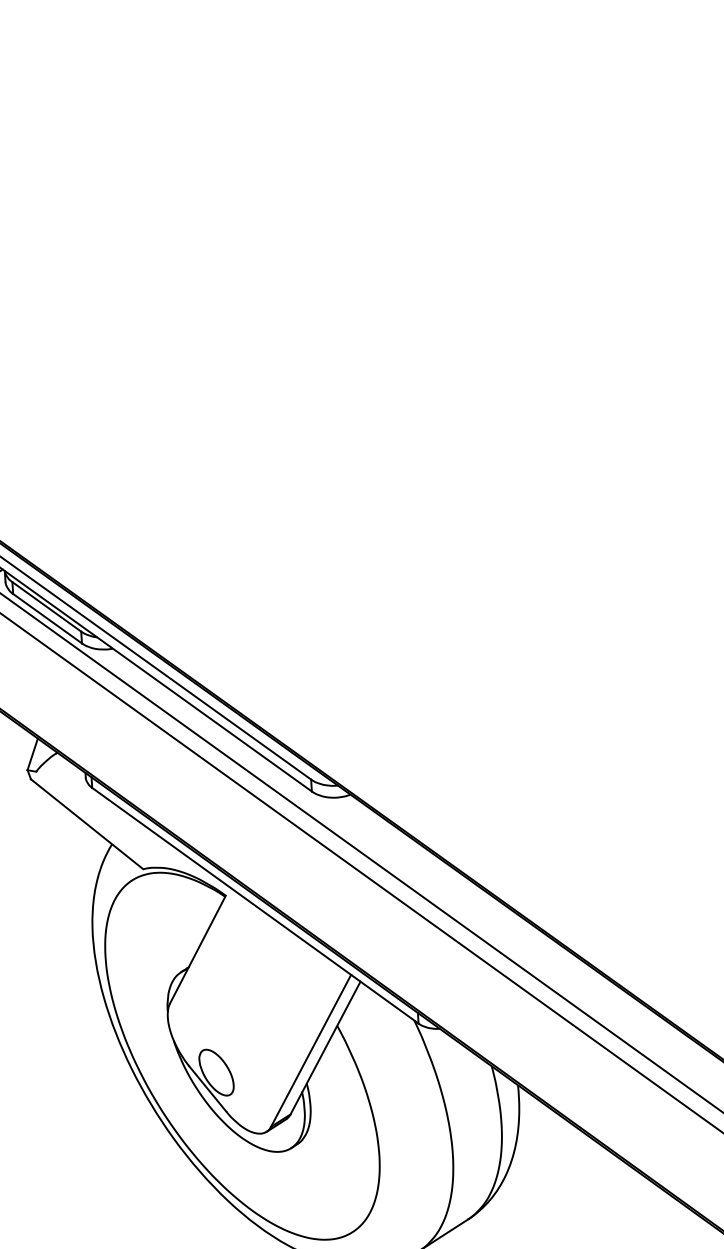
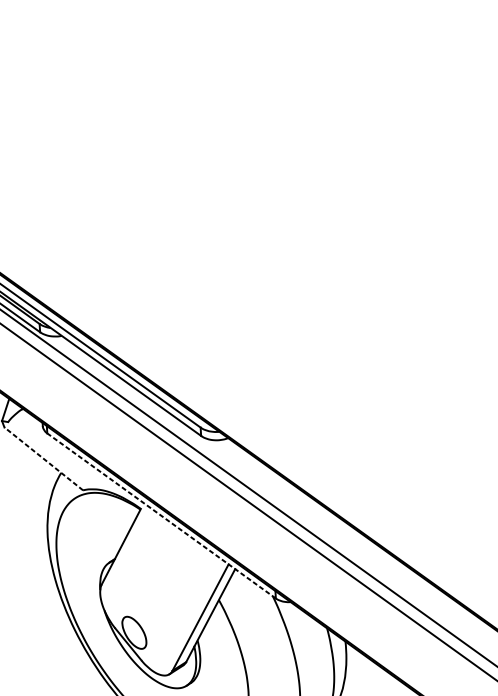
line: (87, 824) -> (44, 459), solid -> dashed
line: (254, 905) -> (160, 515), solid -> dashed

